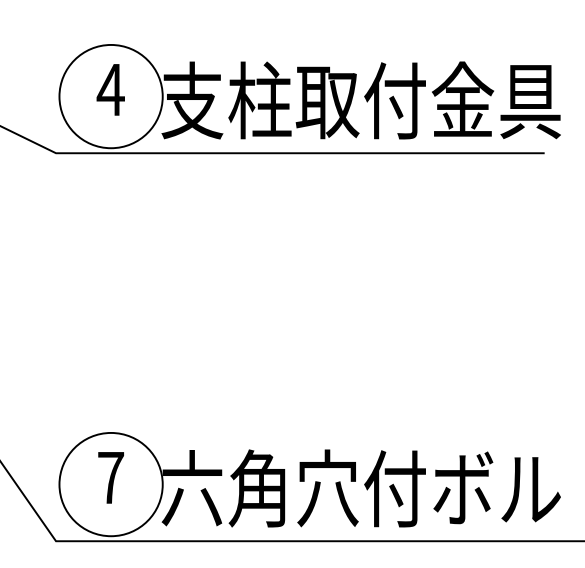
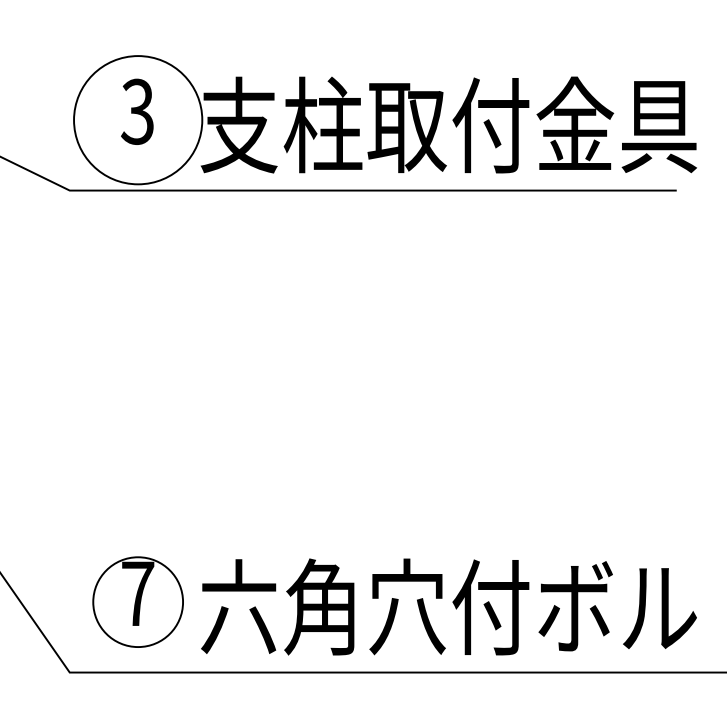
text: (110, 89) -> (137, 111), 4 -> 3
circle: (111, 484) -> (138, 602), size x0.7

